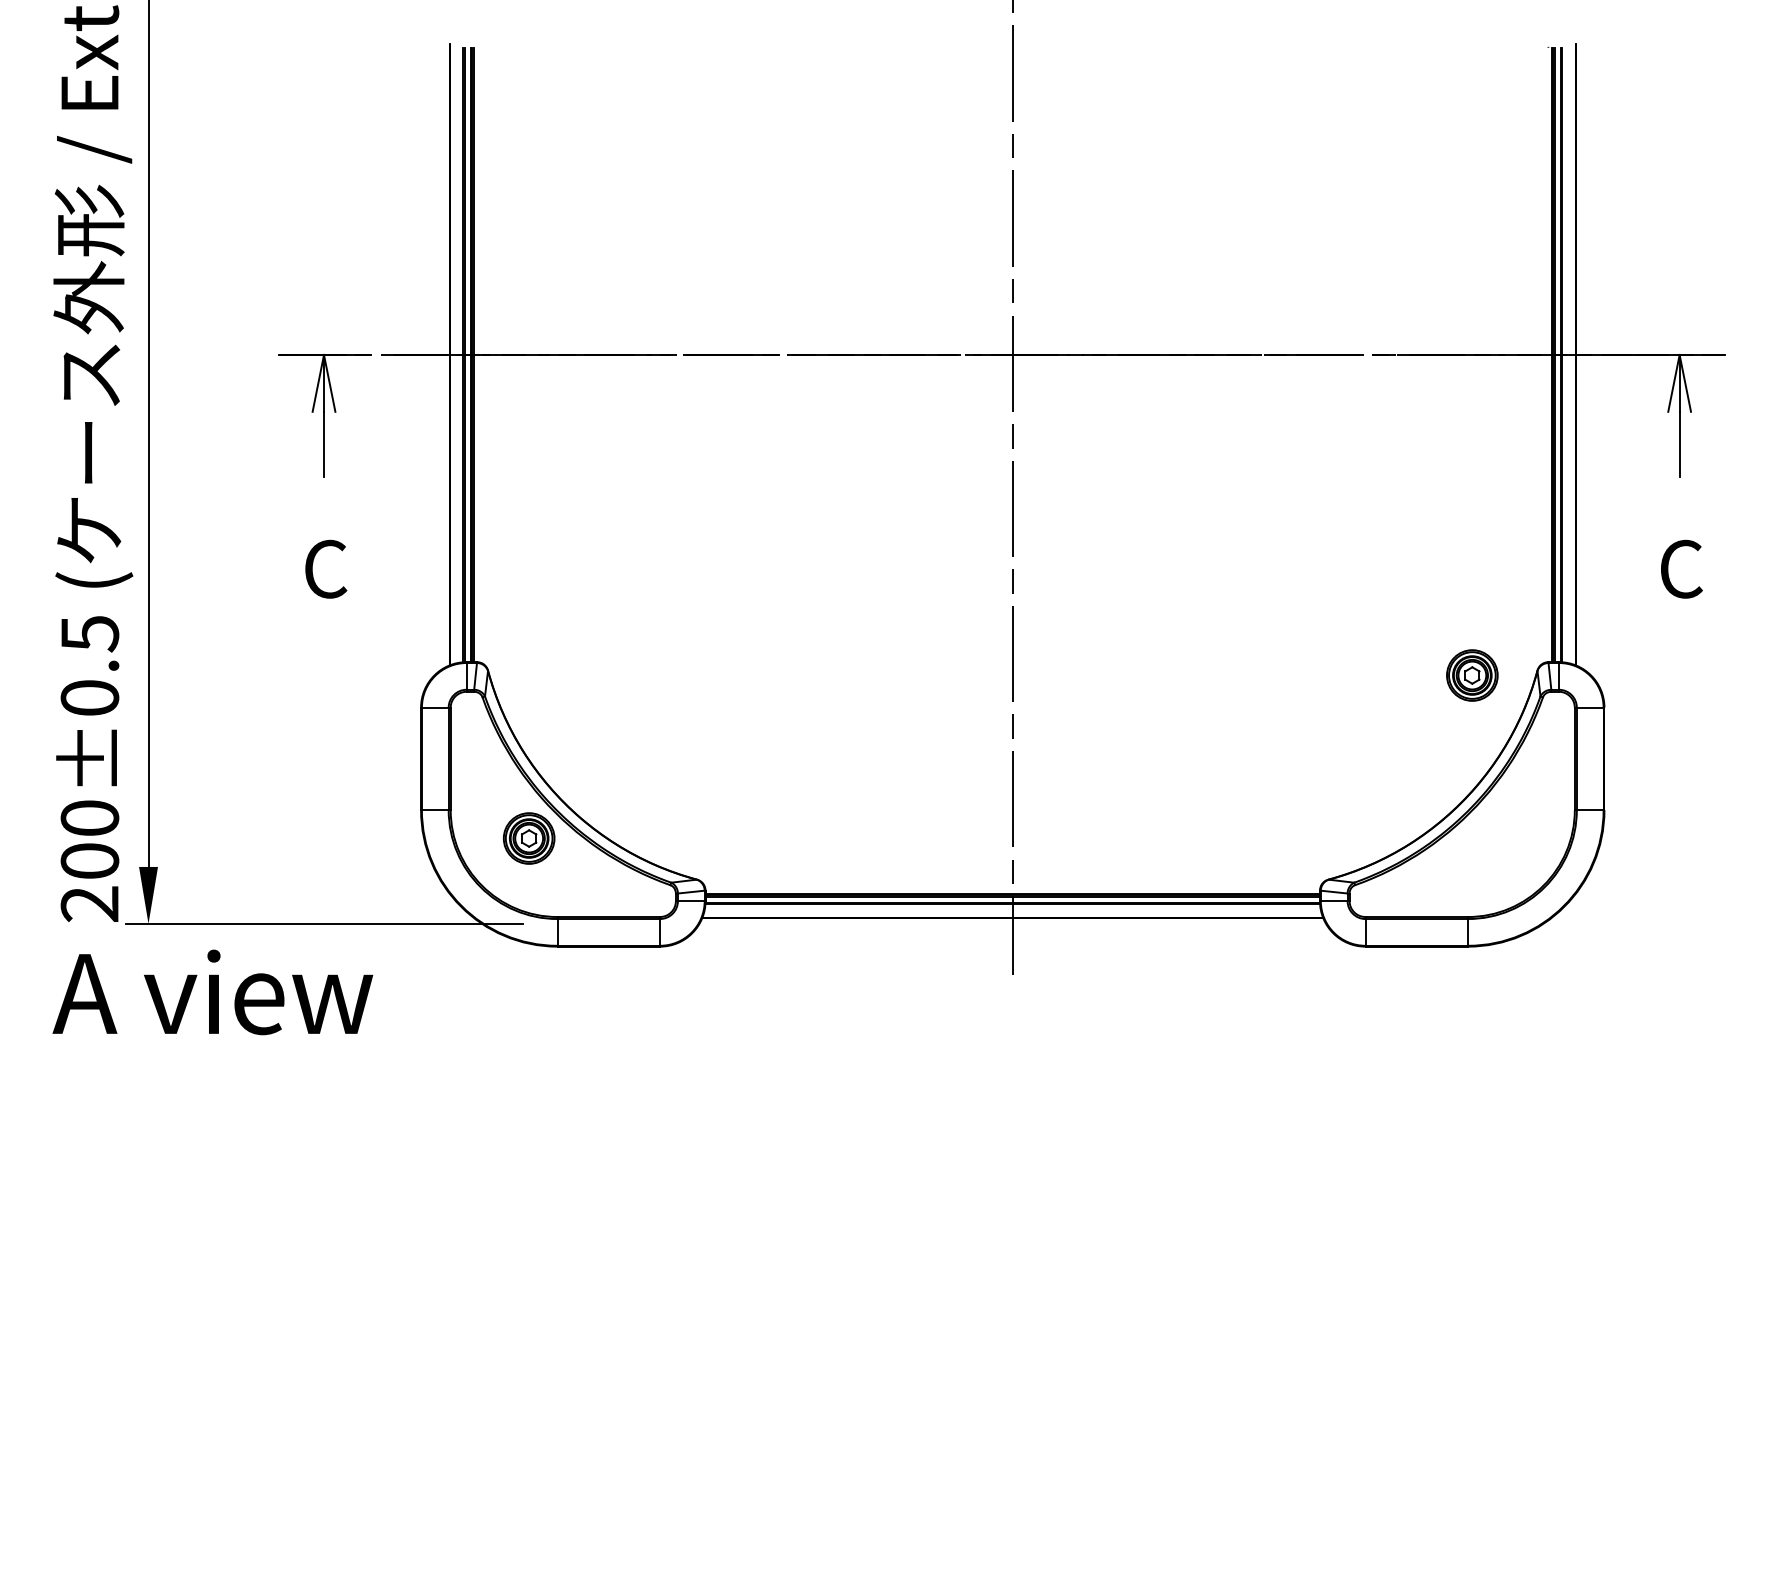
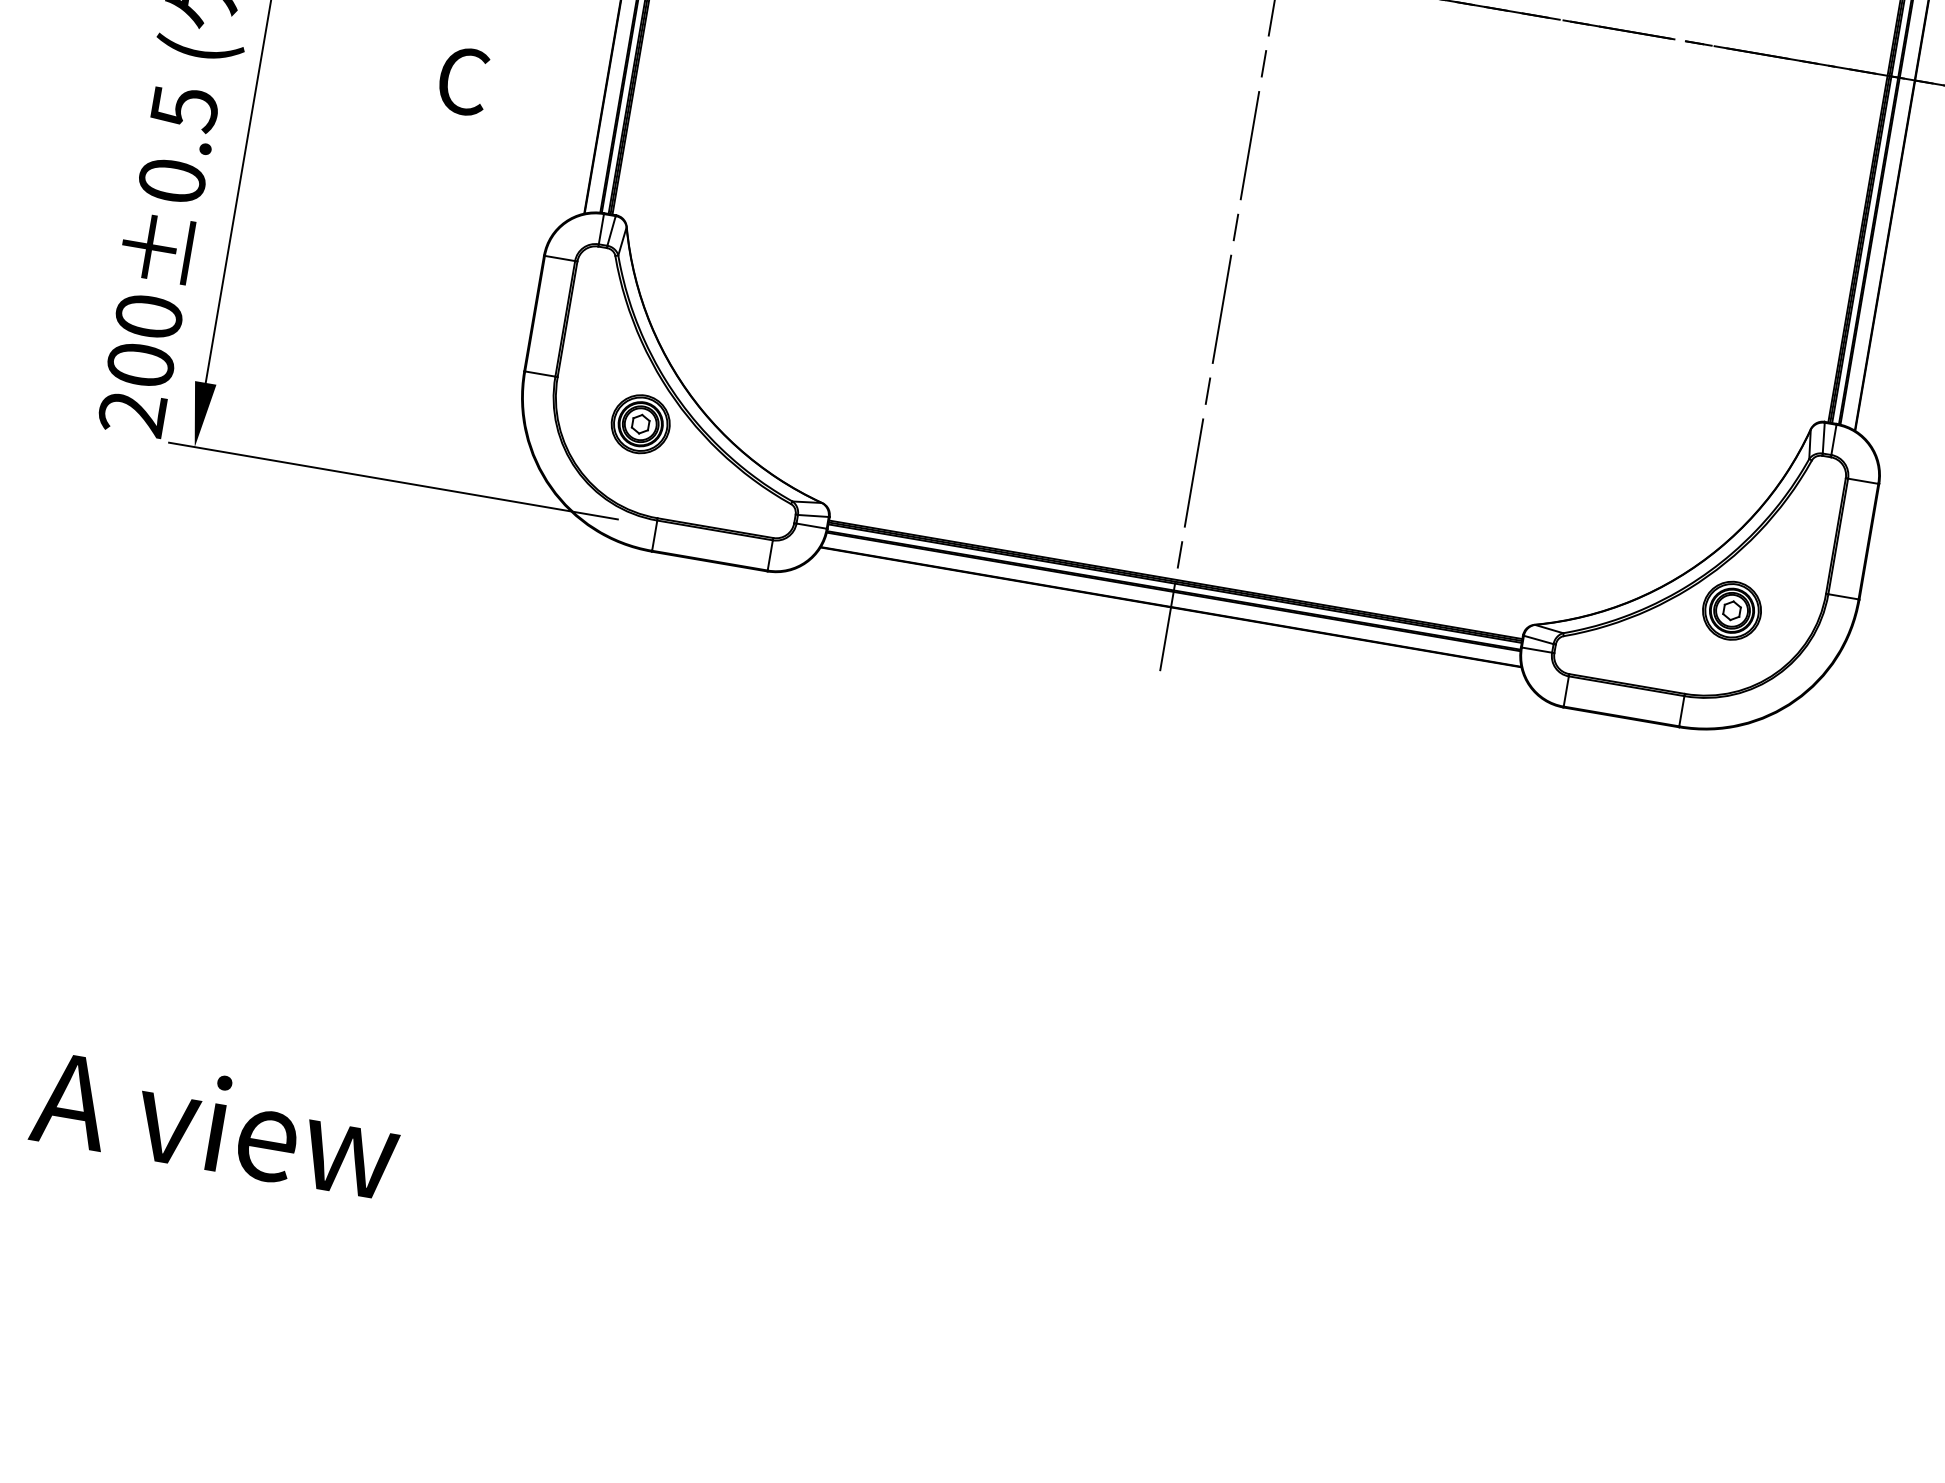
part: (1472, 675) -> (1732, 610), moved
text: (212, 992) -> (216, 1123), moved

